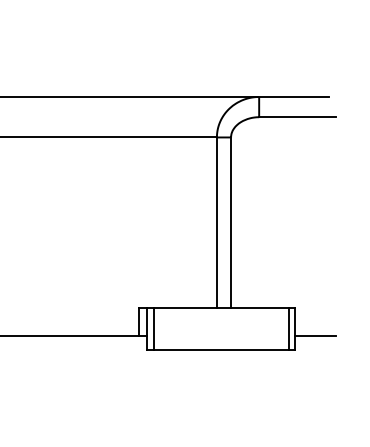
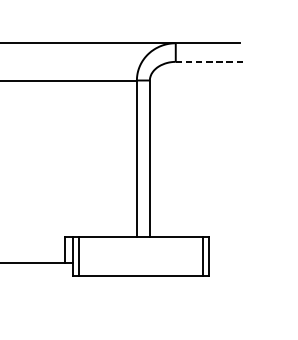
line: (297, 117) -> (211, 62), solid -> dashed
line: (315, 335) -> (227, 262), removed

